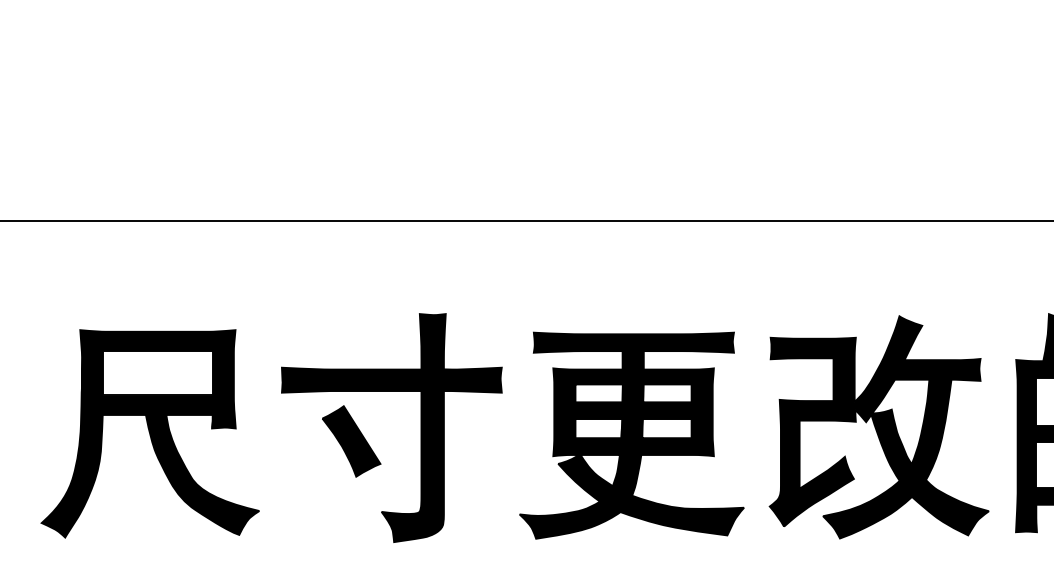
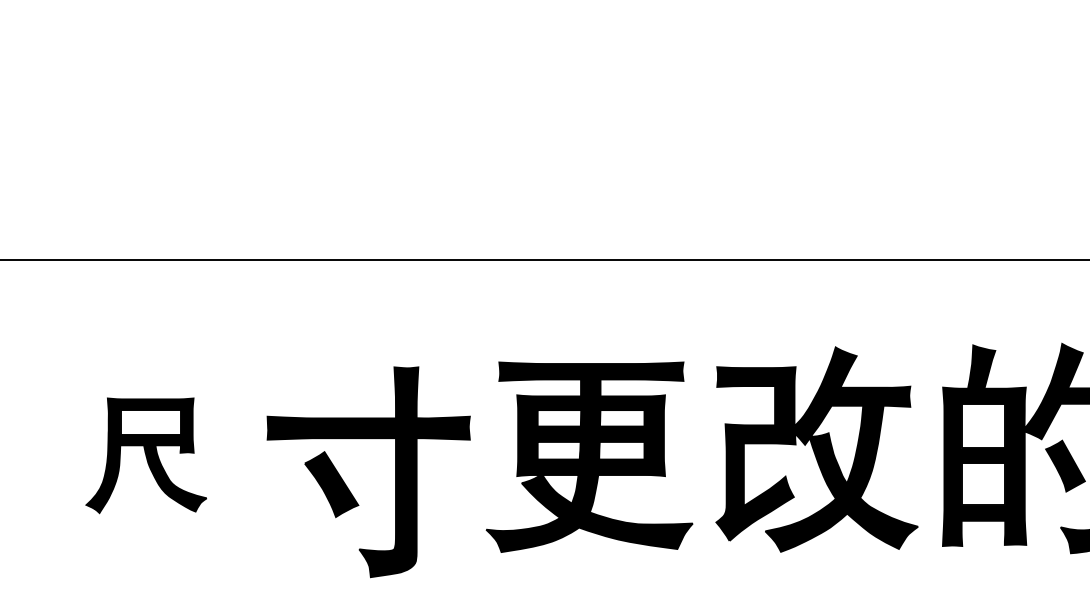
part: (150, 433) -> (146, 455), size x0.6
part: (369, 444) -> (348, 487), moved

